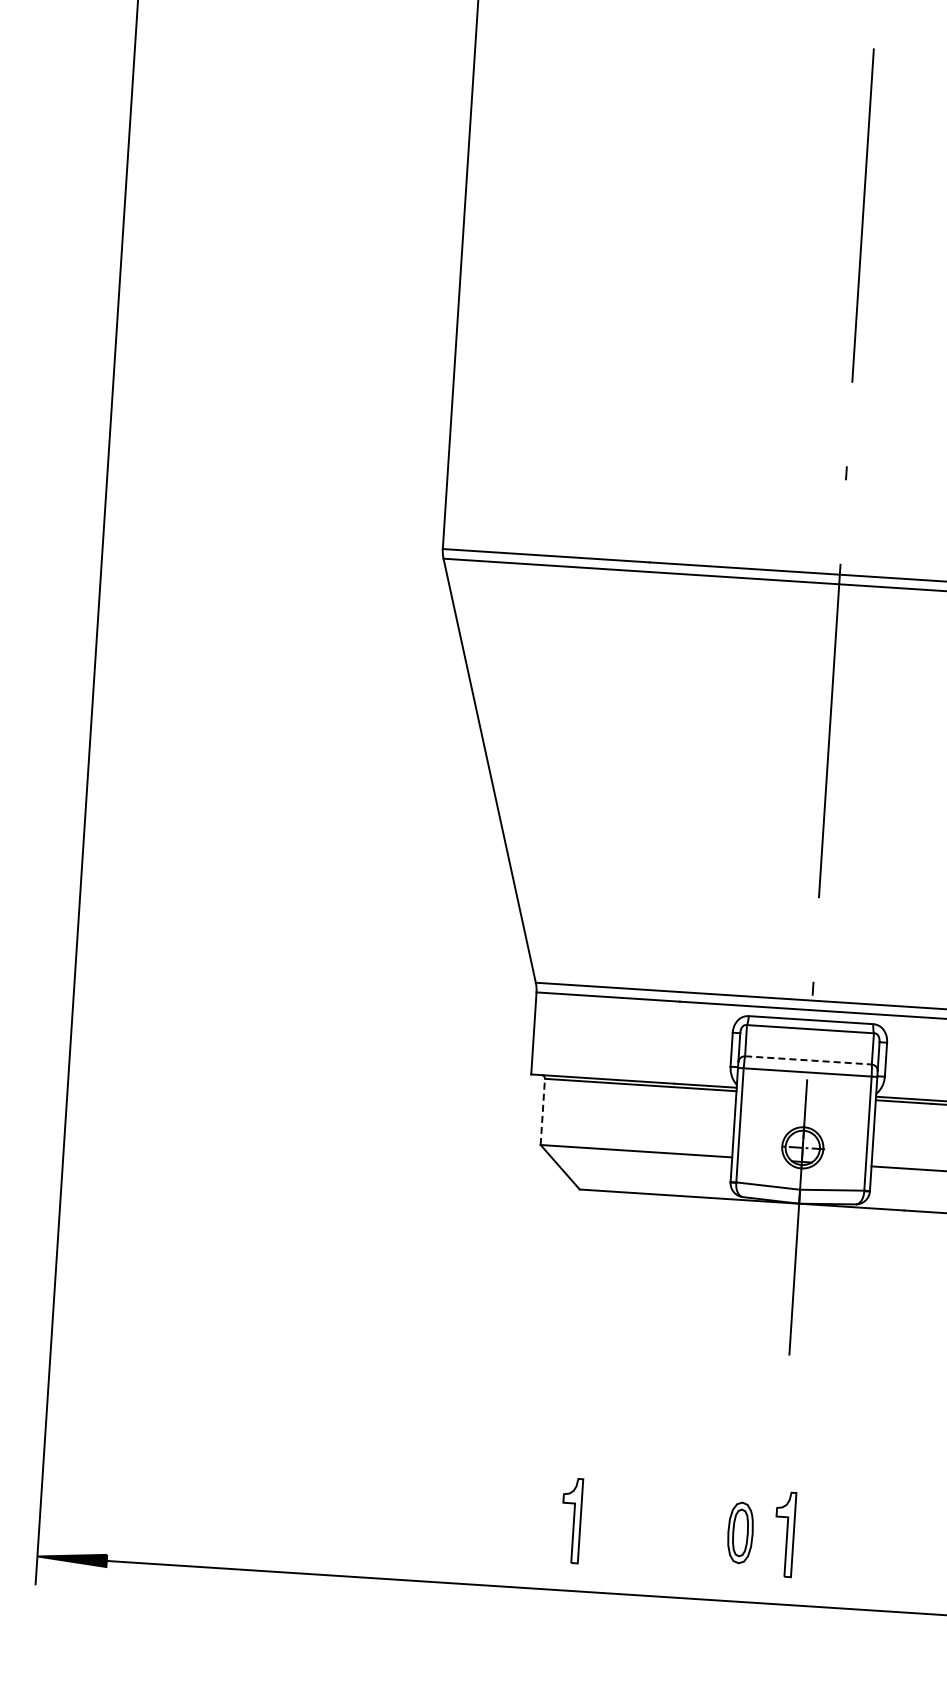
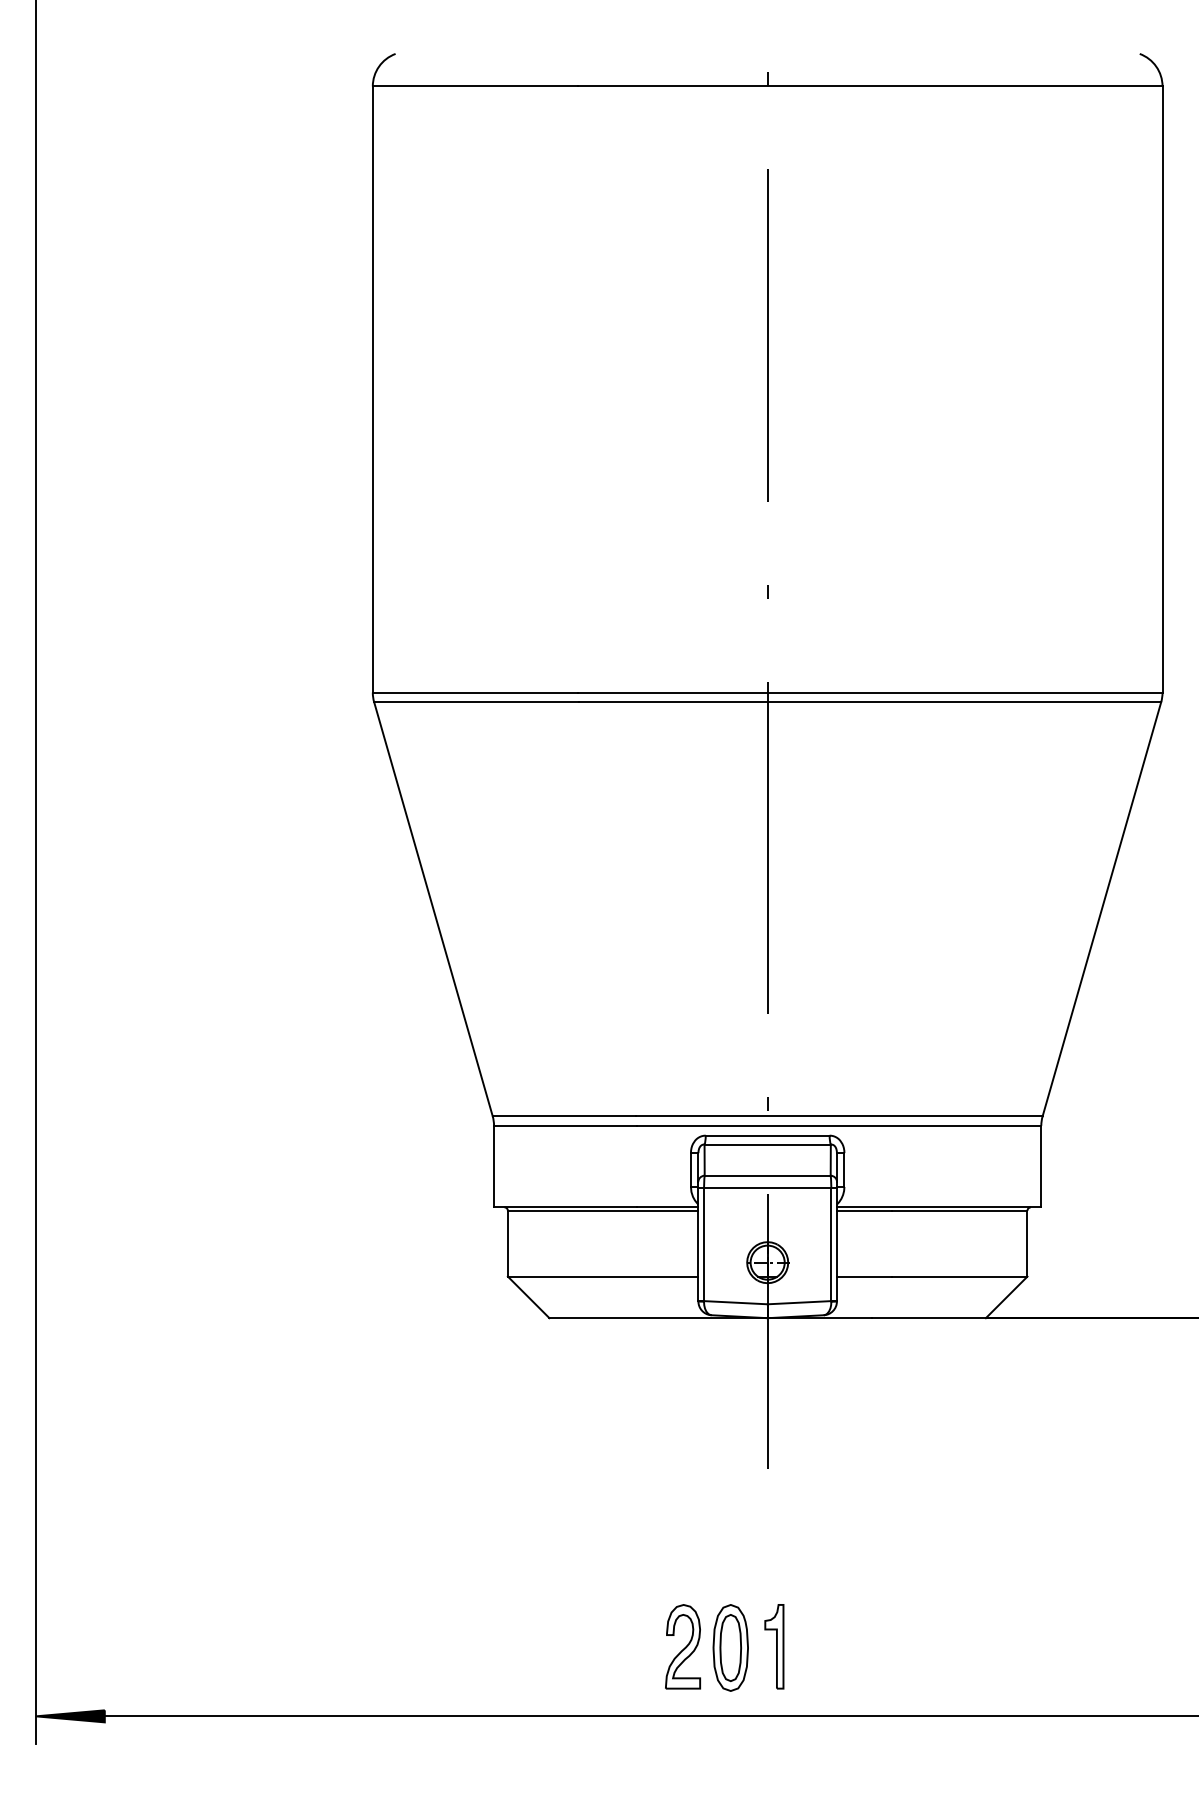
line: (808, 1060) -> (767, 1175), dashed -> solid
line: (542, 1111) -> (507, 1243), dashed -> solid
part: (571, 1520) -> (562, 1646), removed
part: (692, 1528) -> (682, 1646), added
part: (740, 1532) -> (730, 1647), size x1.43

